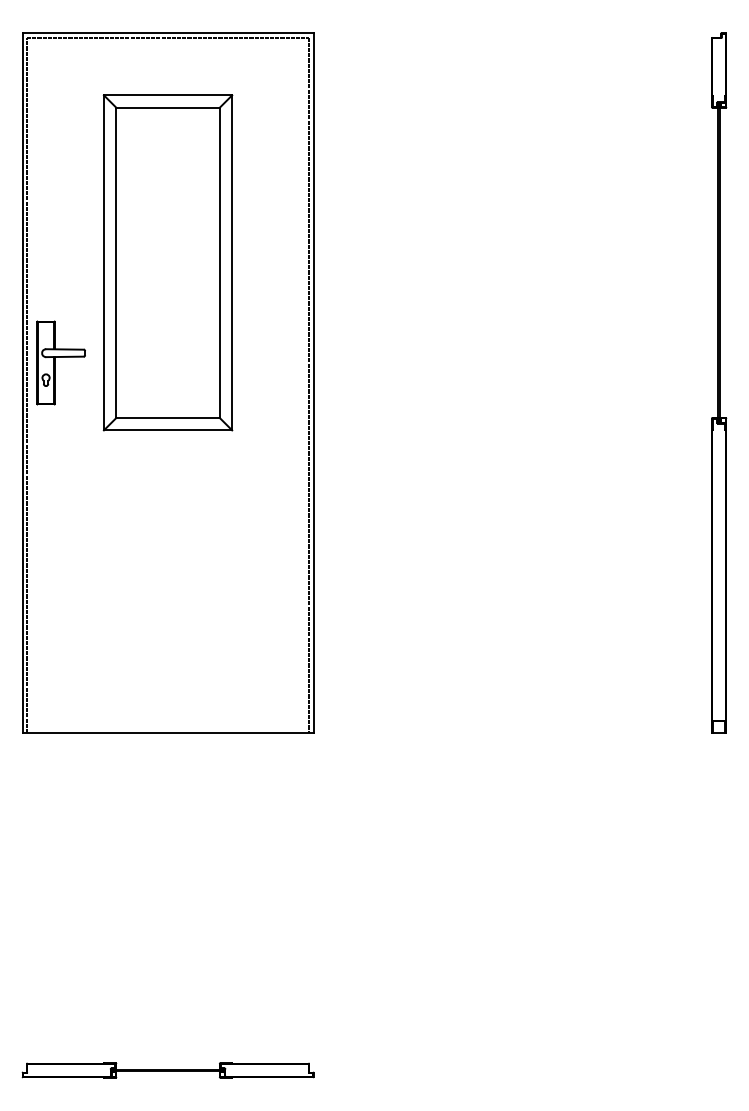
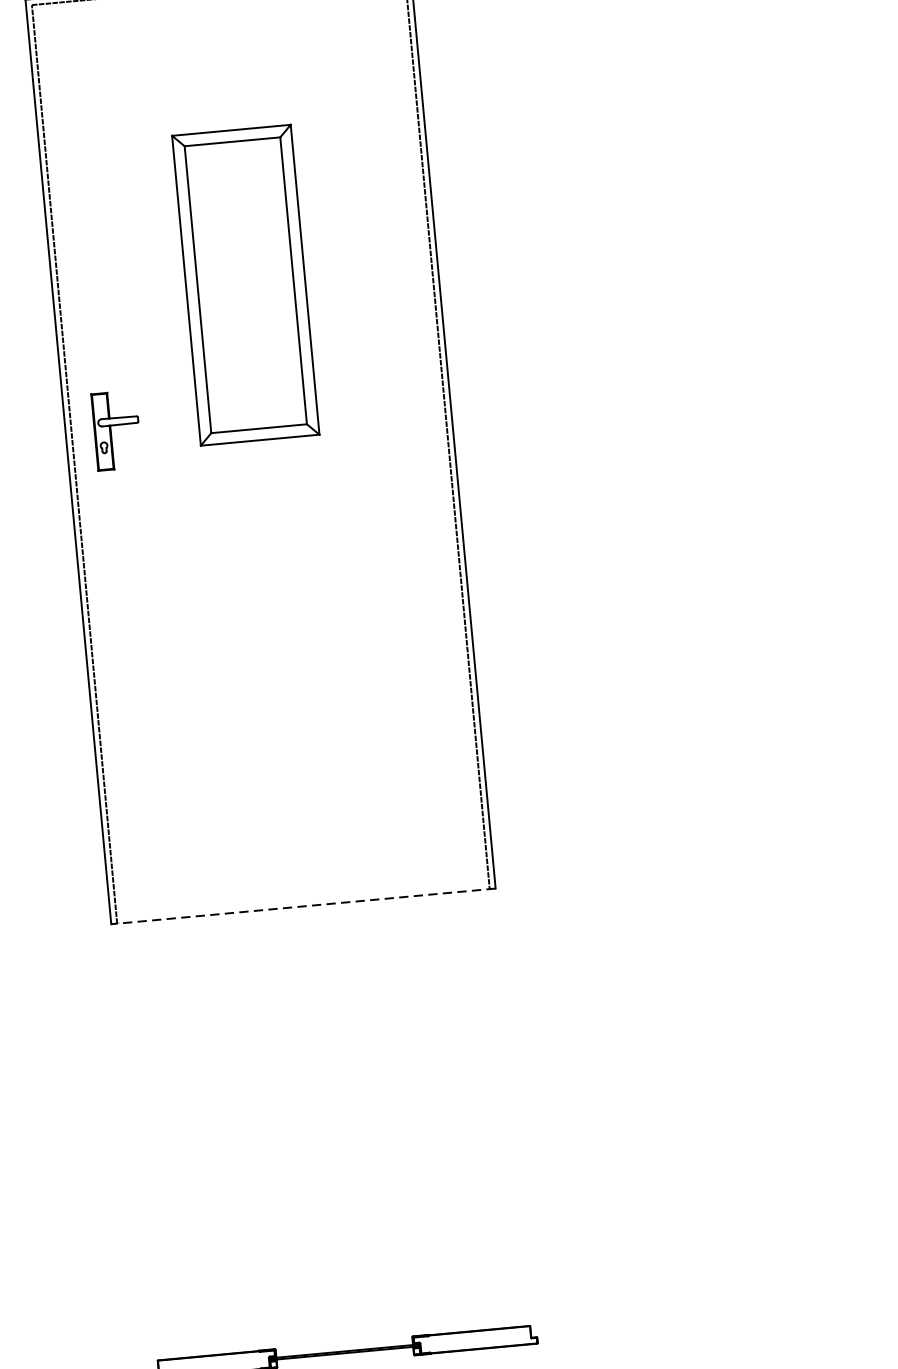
part: (167, 262) -> (245, 284), size x0.7
part: (60, 362) -> (115, 430), size x0.7
line: (167, 733) -> (302, 907), solid -> dashed

